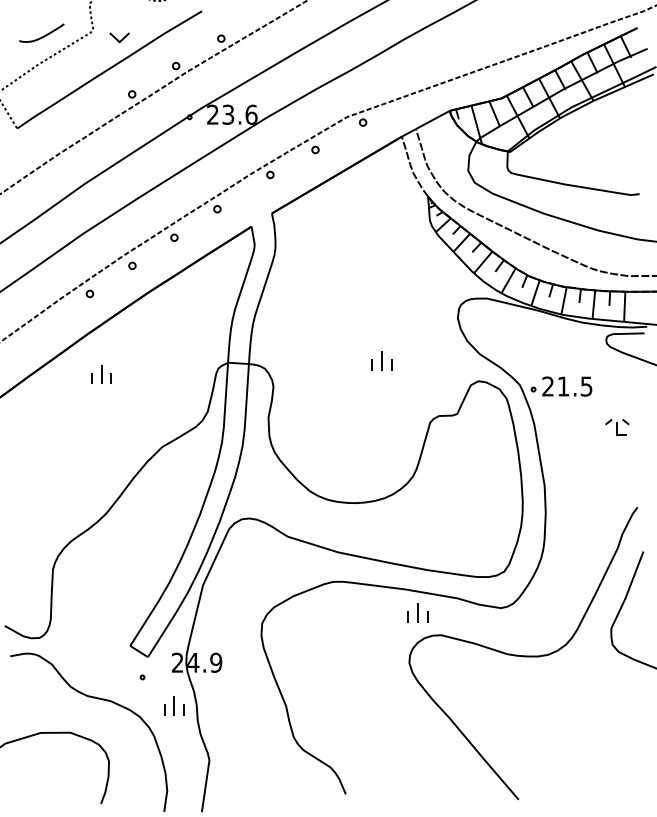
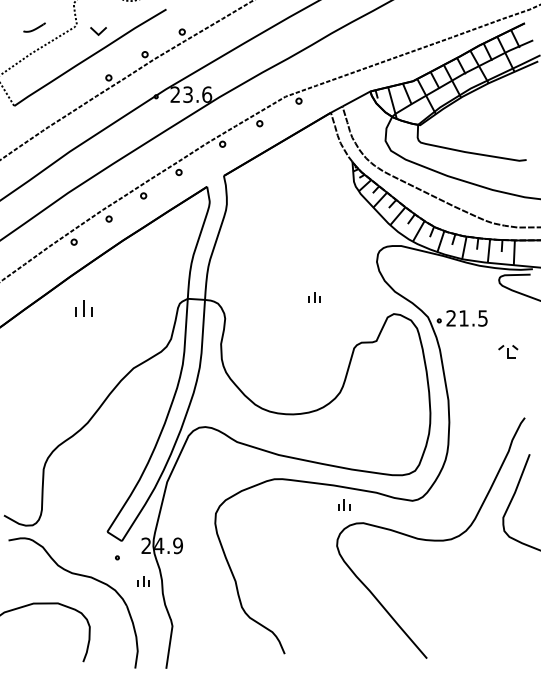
part: (41, 32) -> (34, 26), size x0.6
part: (381, 360) -> (314, 296), size x0.7
part: (417, 612) -> (343, 504), size x0.7
part: (174, 705) -> (143, 580), size x0.7

